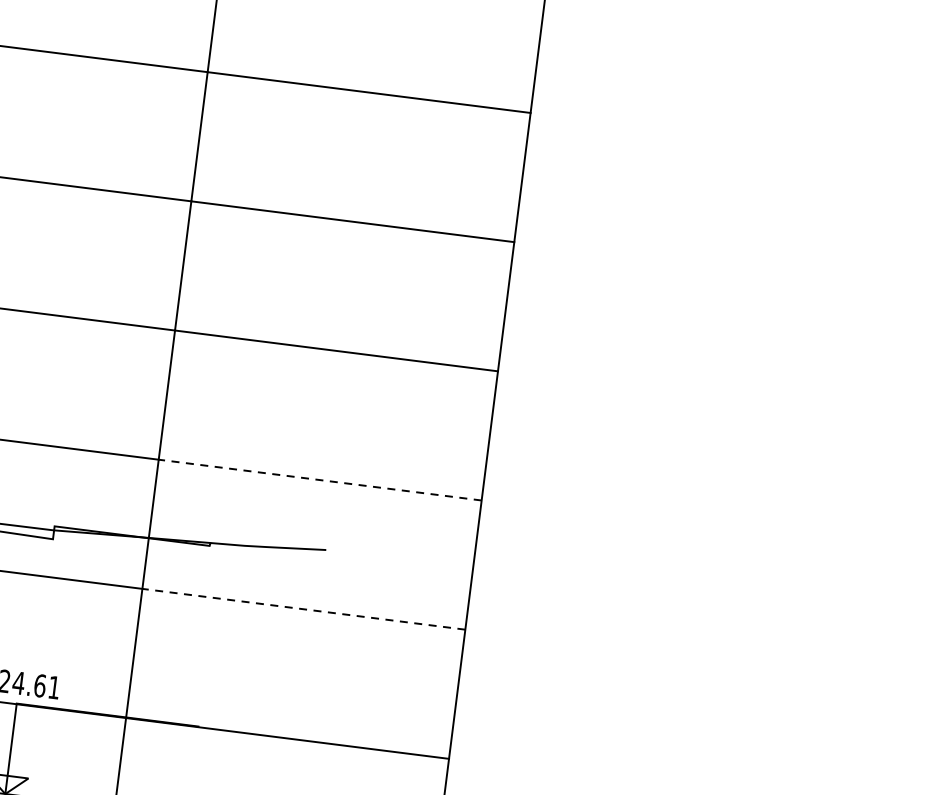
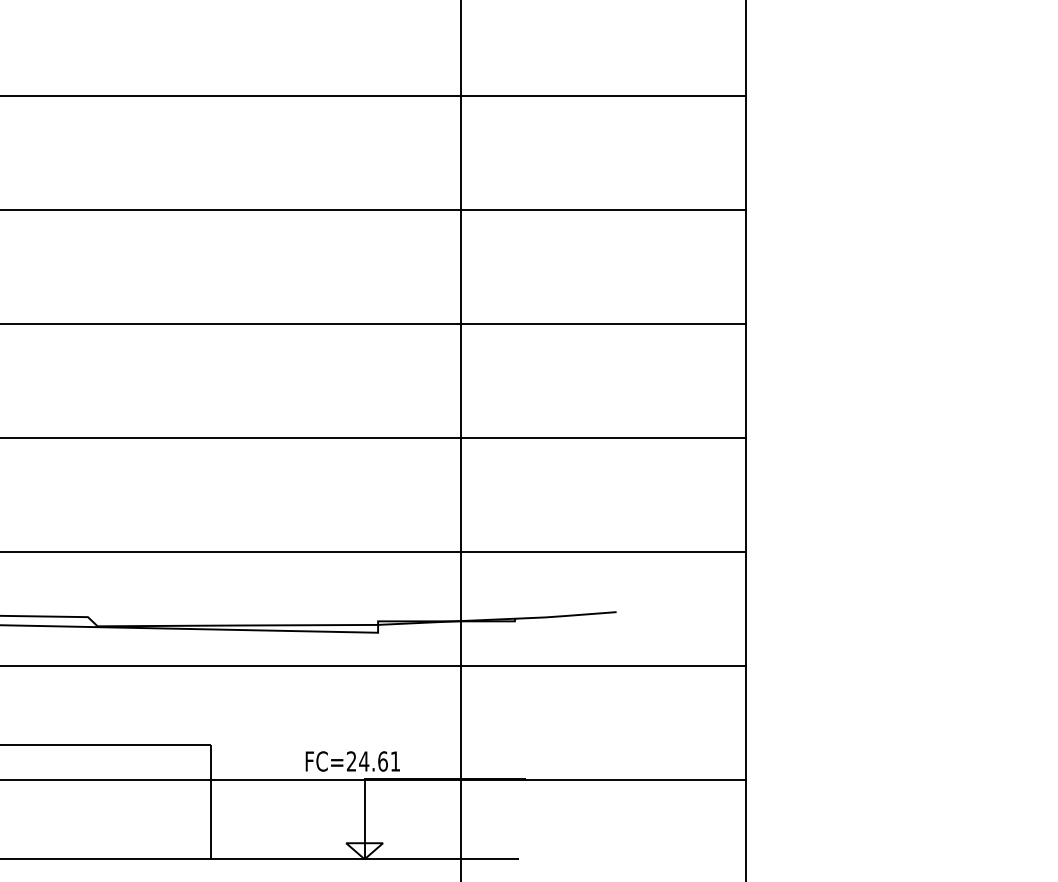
line: (319, 480) -> (603, 552), dashed -> solid
line: (303, 609) -> (603, 666), dashed -> solid

